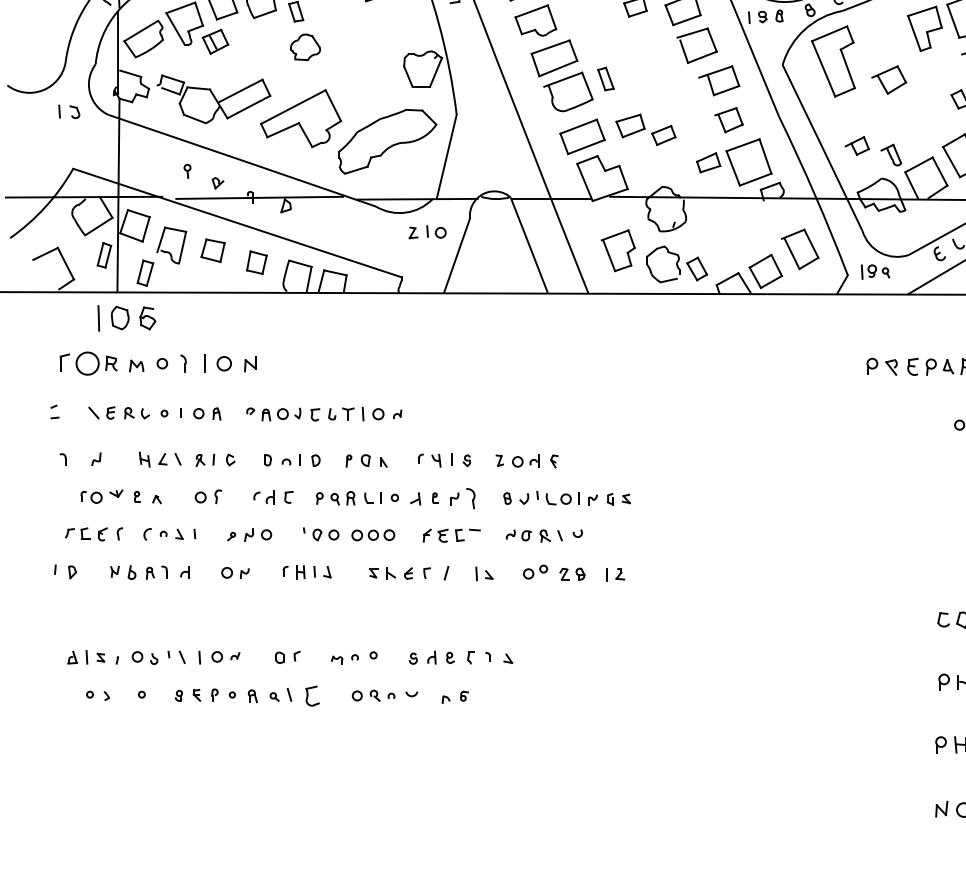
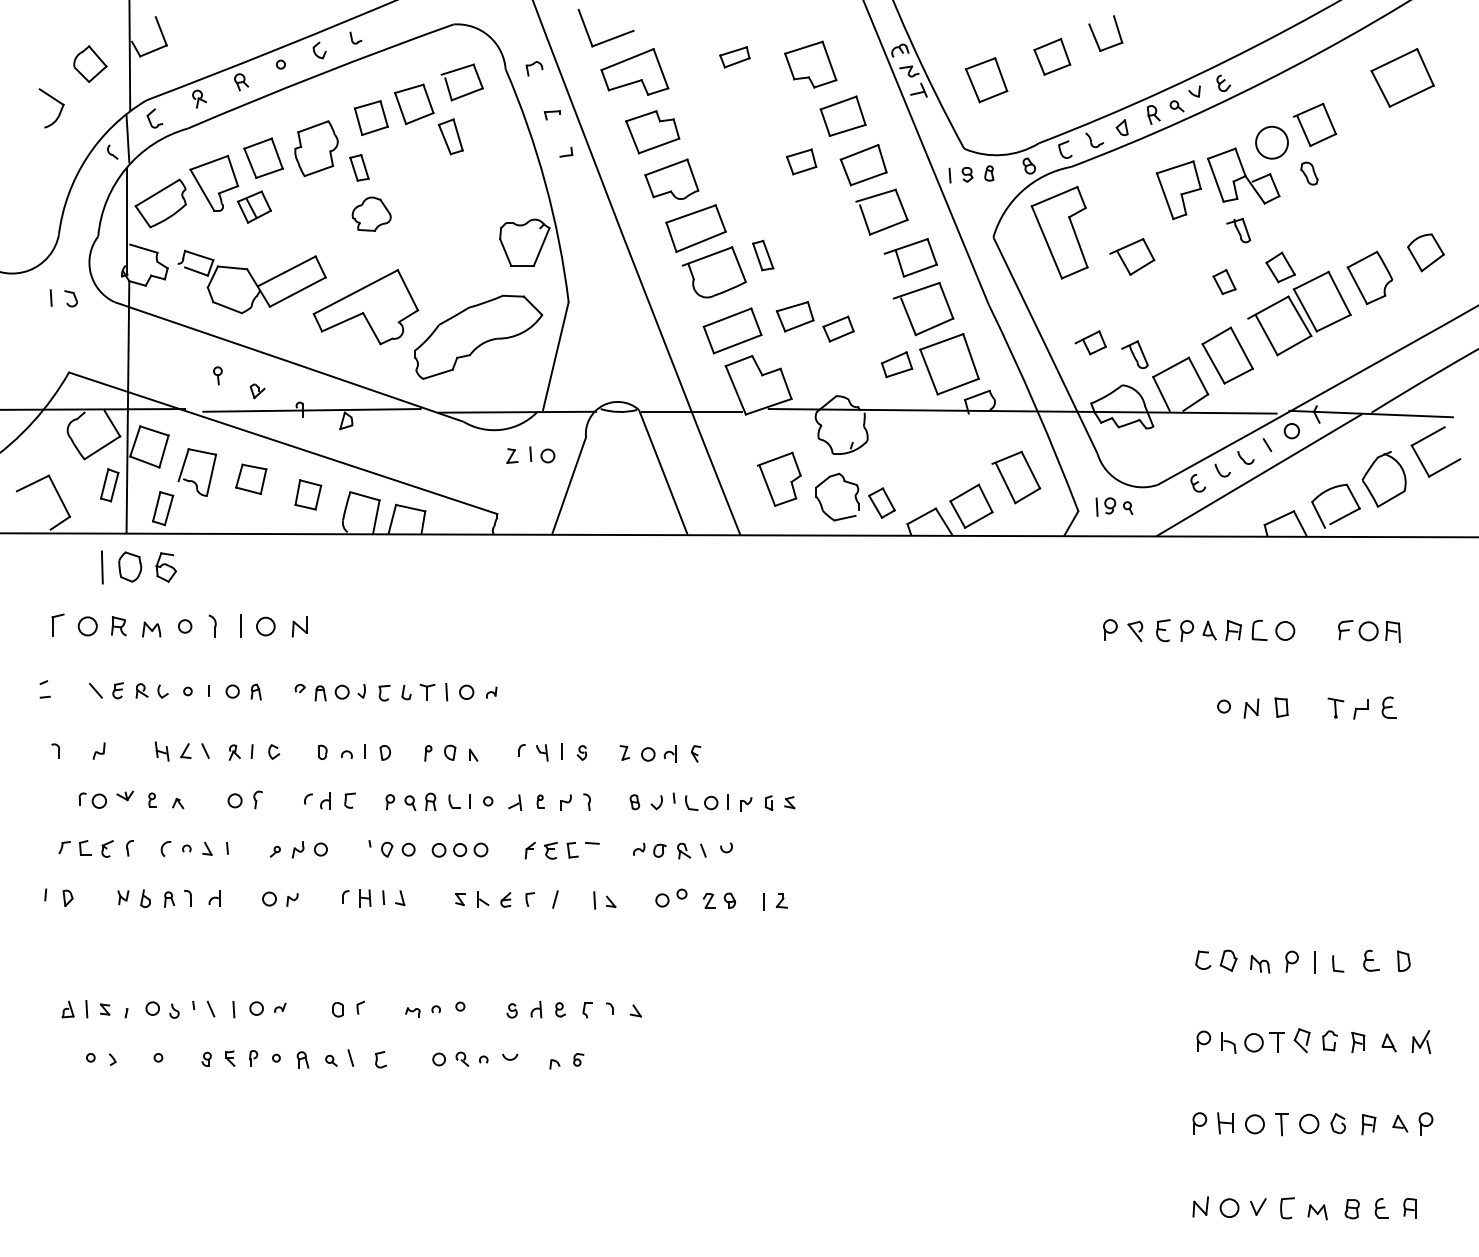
part: (728, 120) -> (923, 309), size x1.67
circle: (87, 363) -> (87, 626), size x0.62
part: (470, 497) -> (586, 801), size x0.62
part: (312, 695) -> (380, 1059), size x0.62

